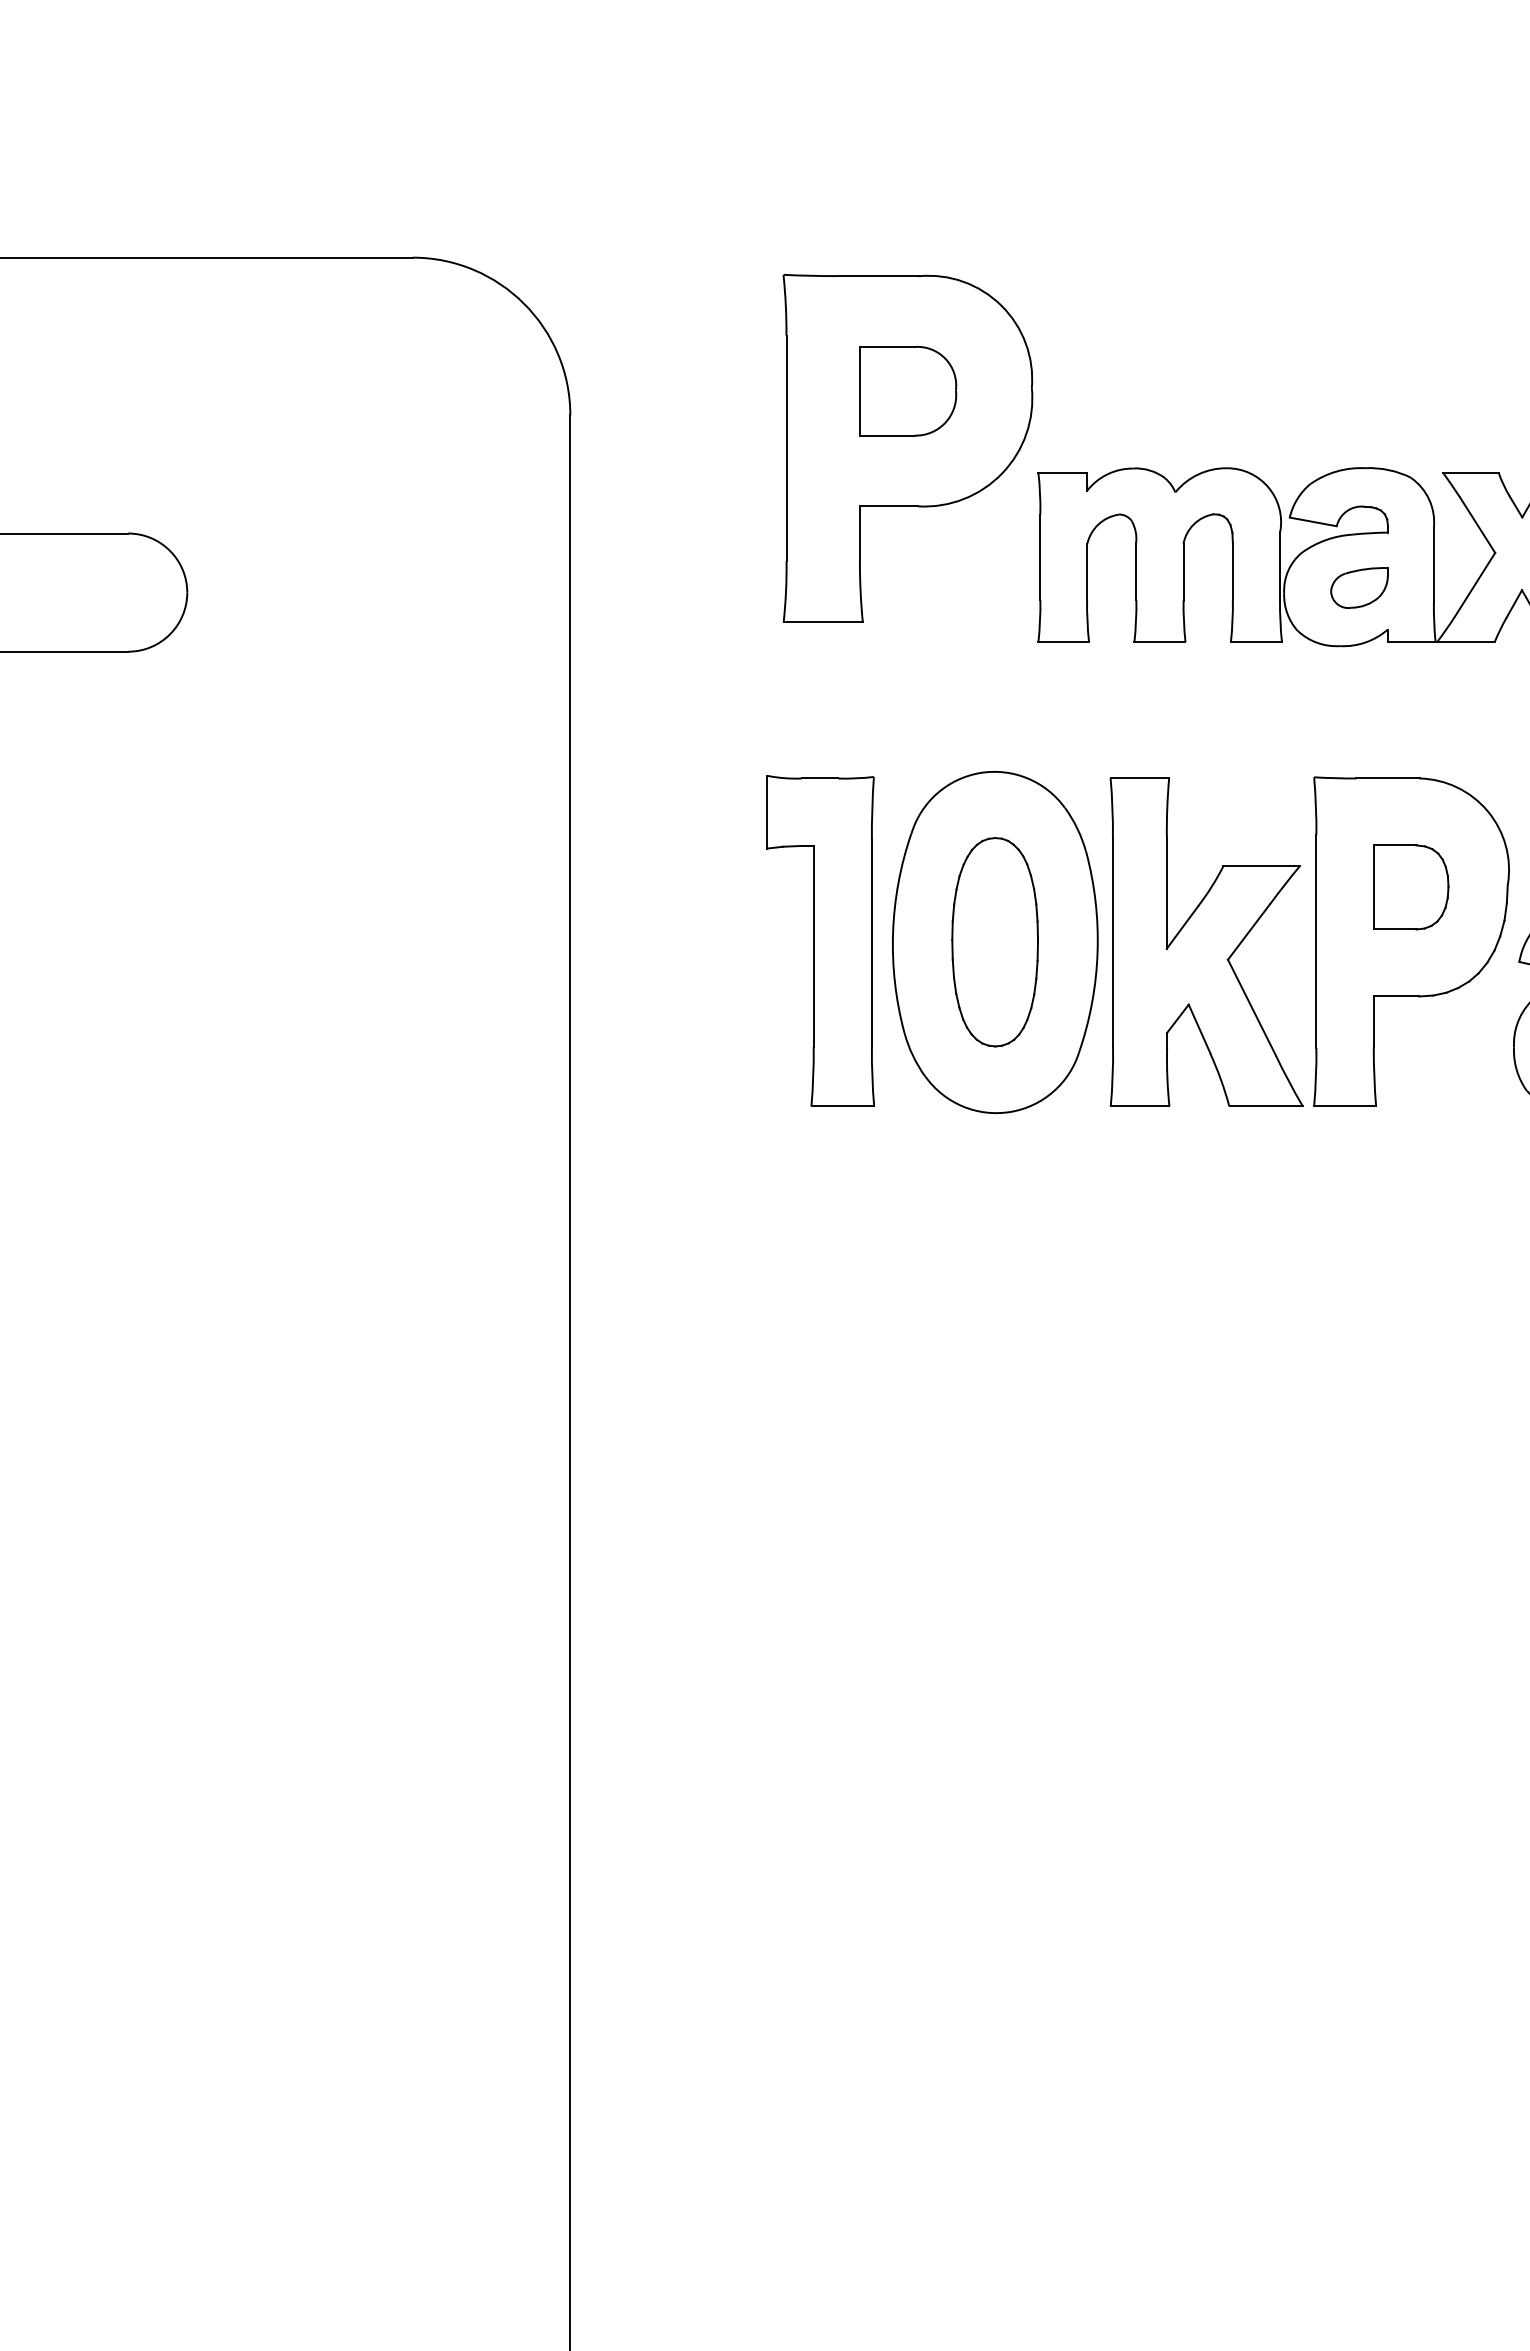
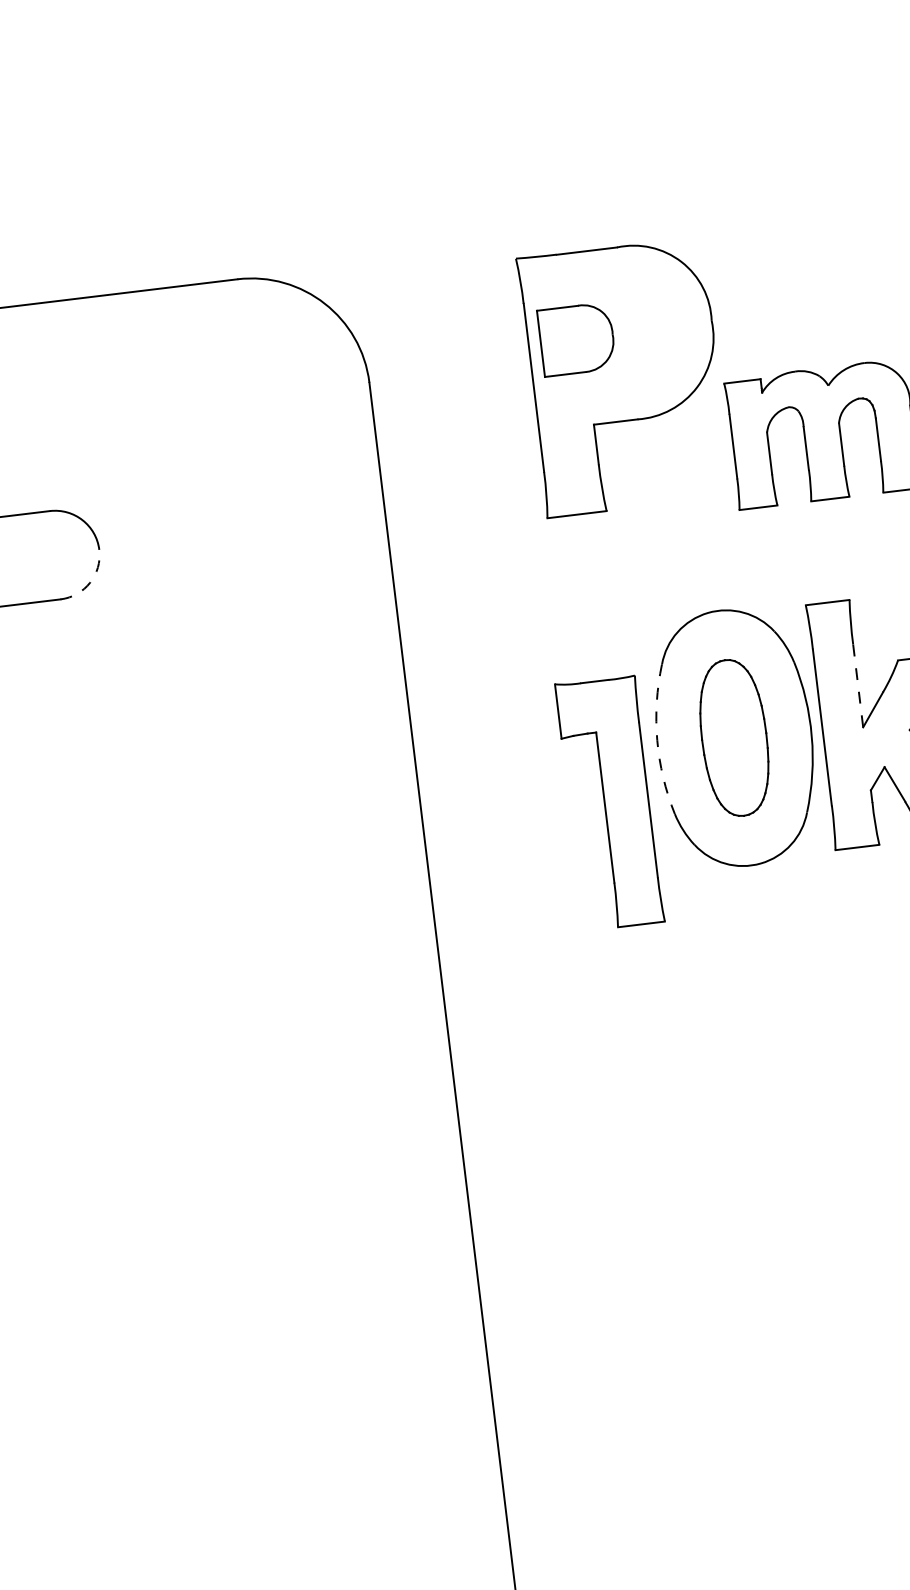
part: (908, 391) -> (577, 339), moved
arc: (169, 634) -> (89, 582), solid -> dashed
line: (1166, 893) -> (857, 686), solid -> dashed
arc: (893, 932) -> (657, 739), solid -> dashed
part: (820, 940) -> (609, 802), moved

